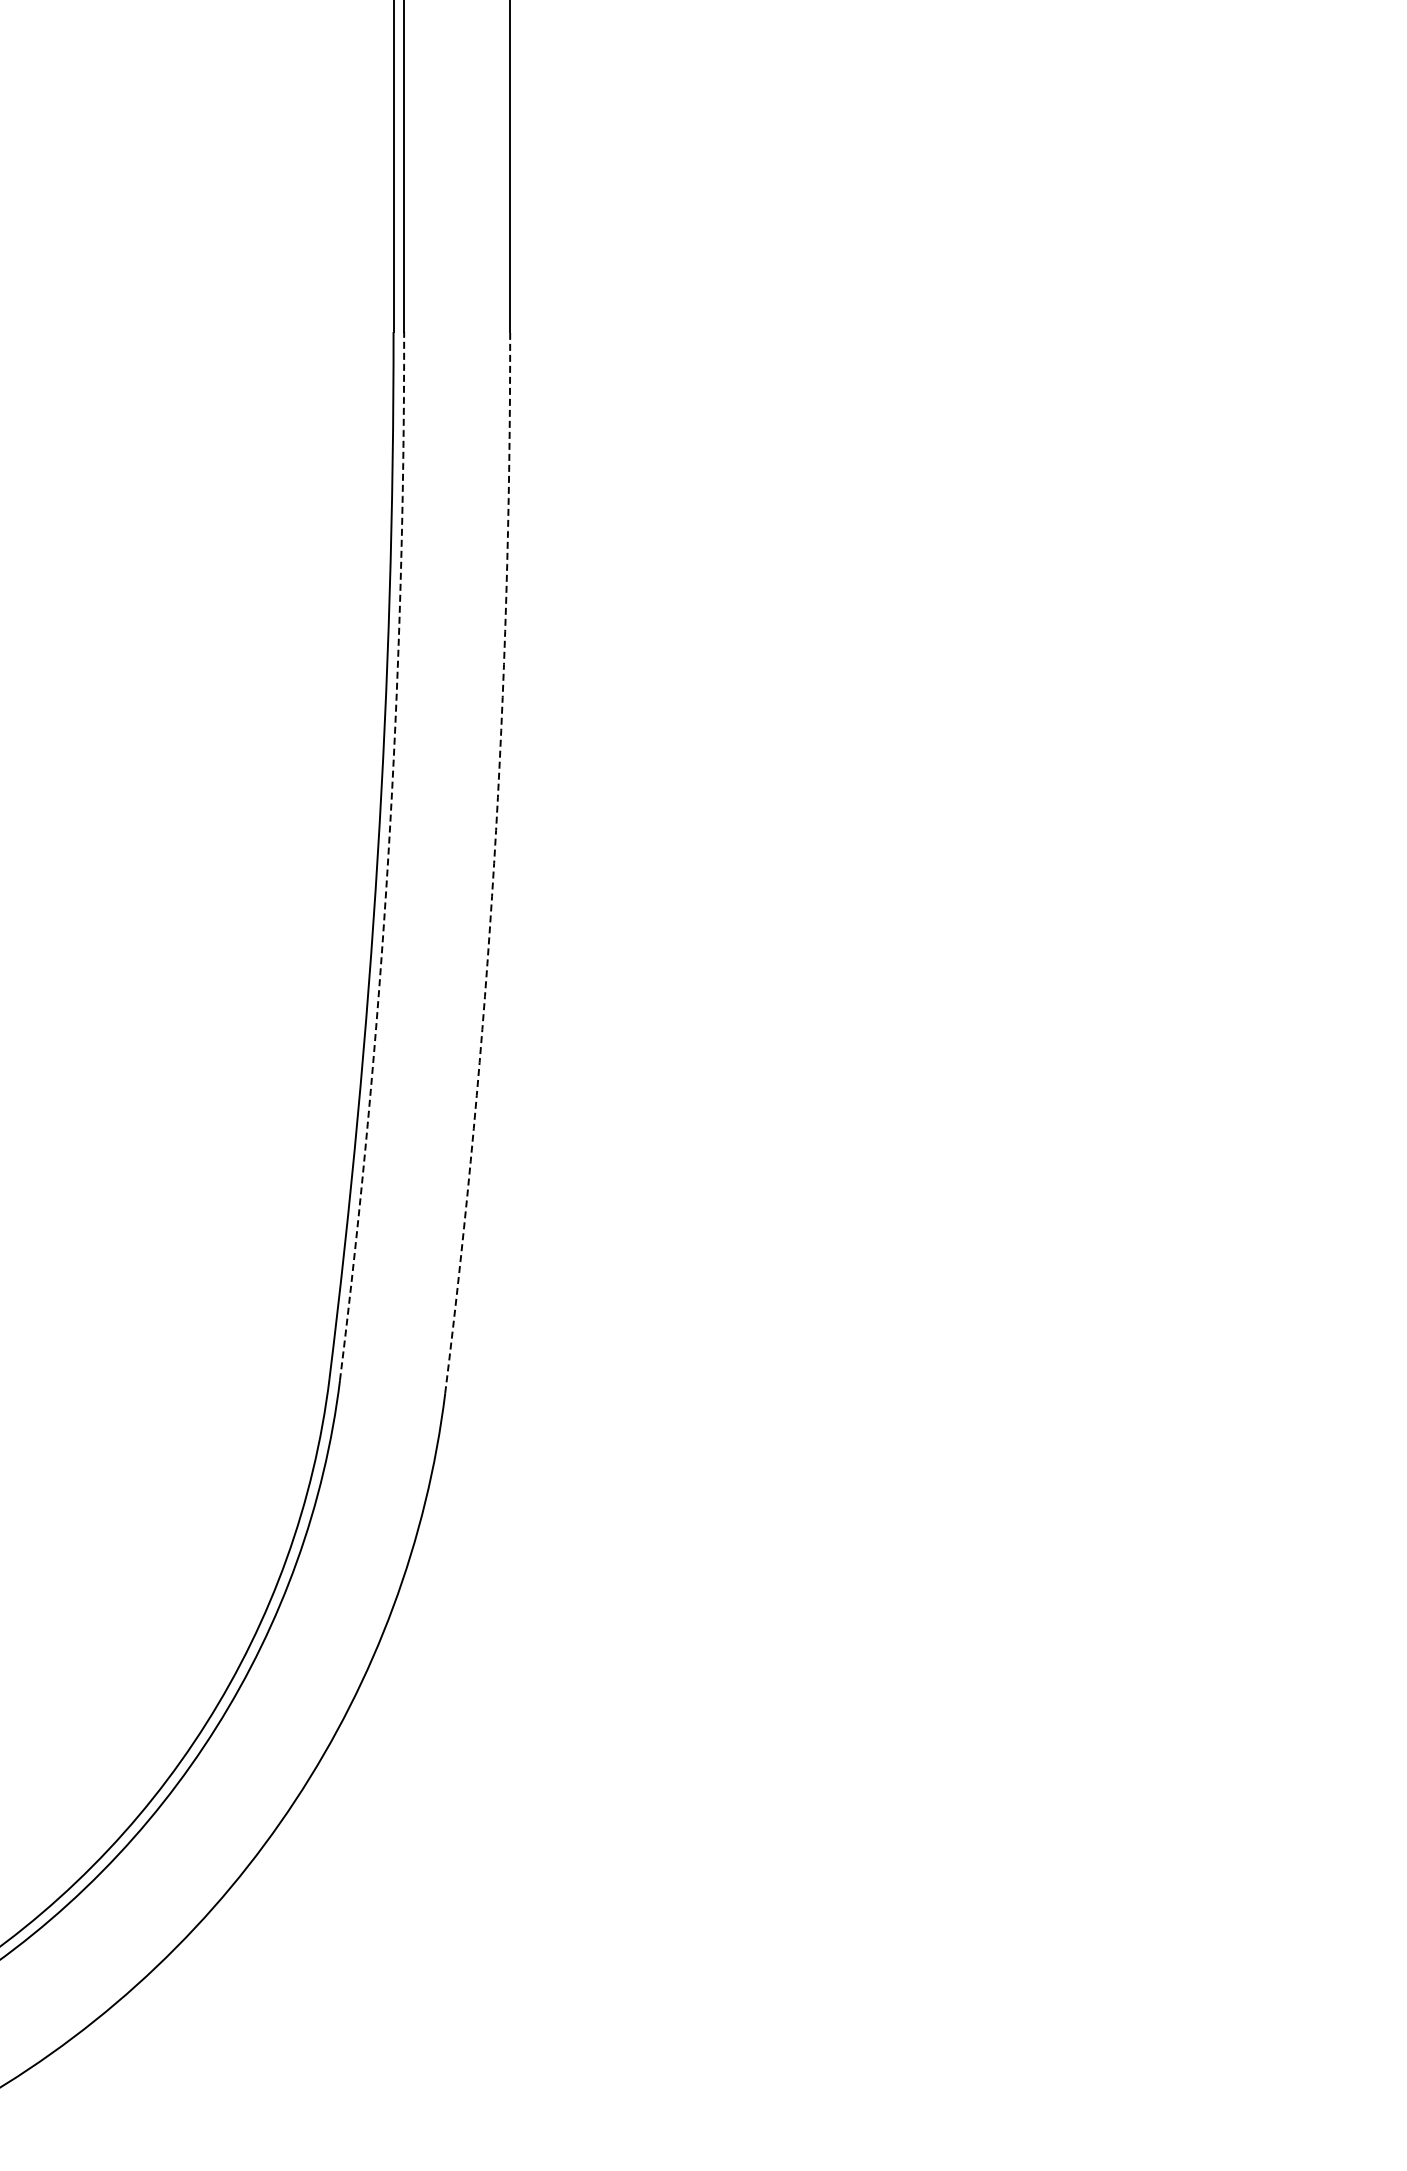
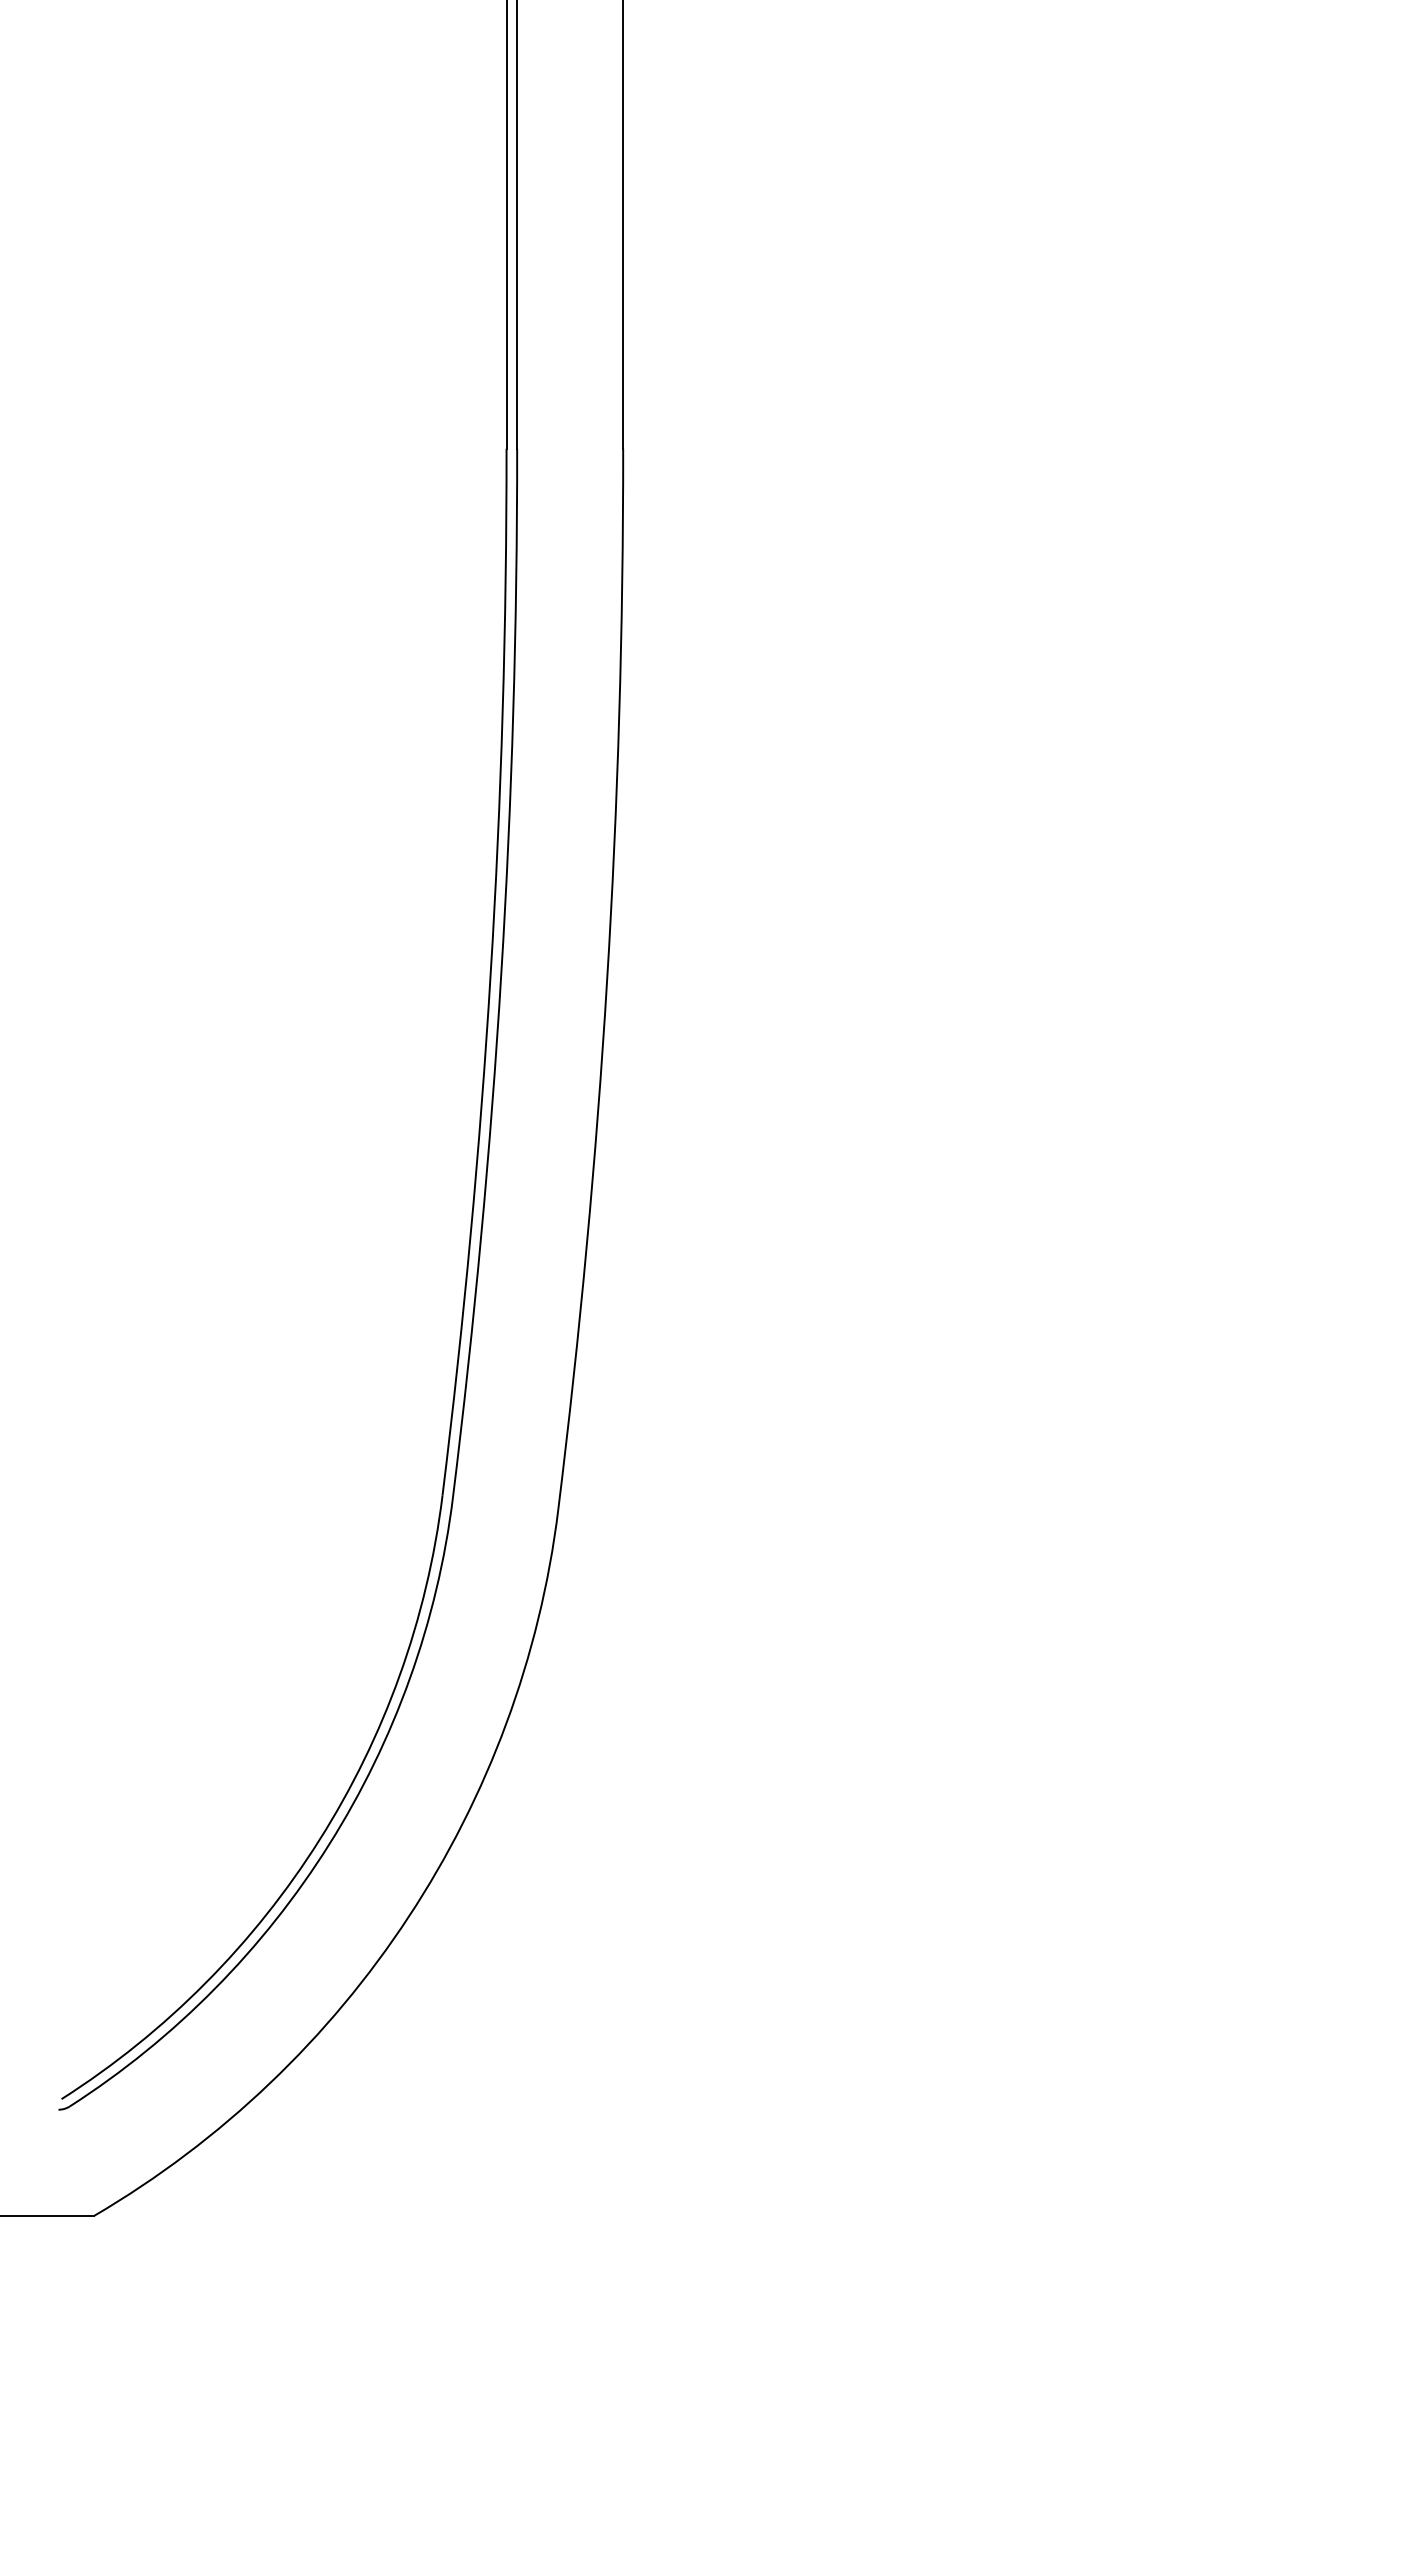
arc: (388, 856) -> (501, 973), dashed -> solid
arc: (494, 863) -> (607, 980), dashed -> solid

